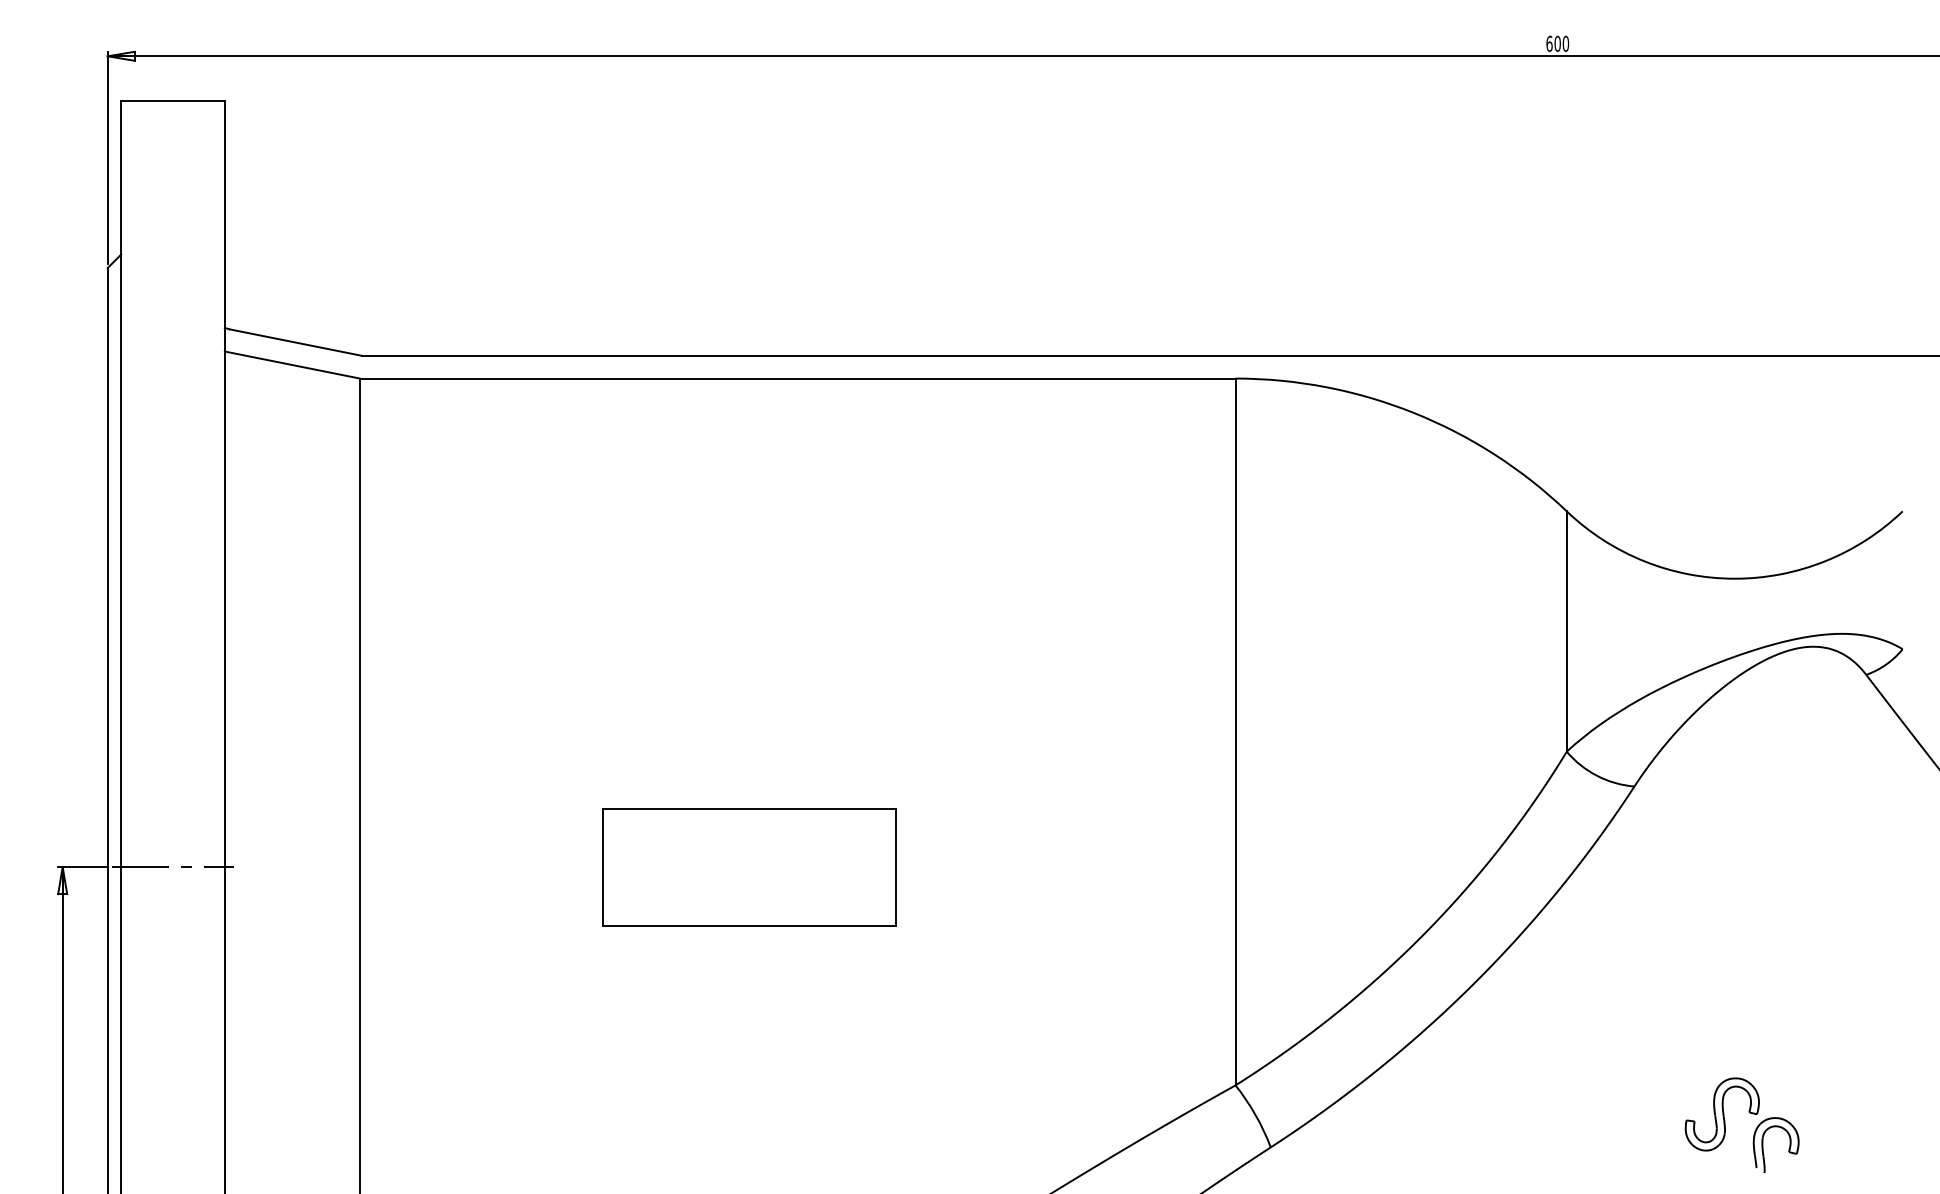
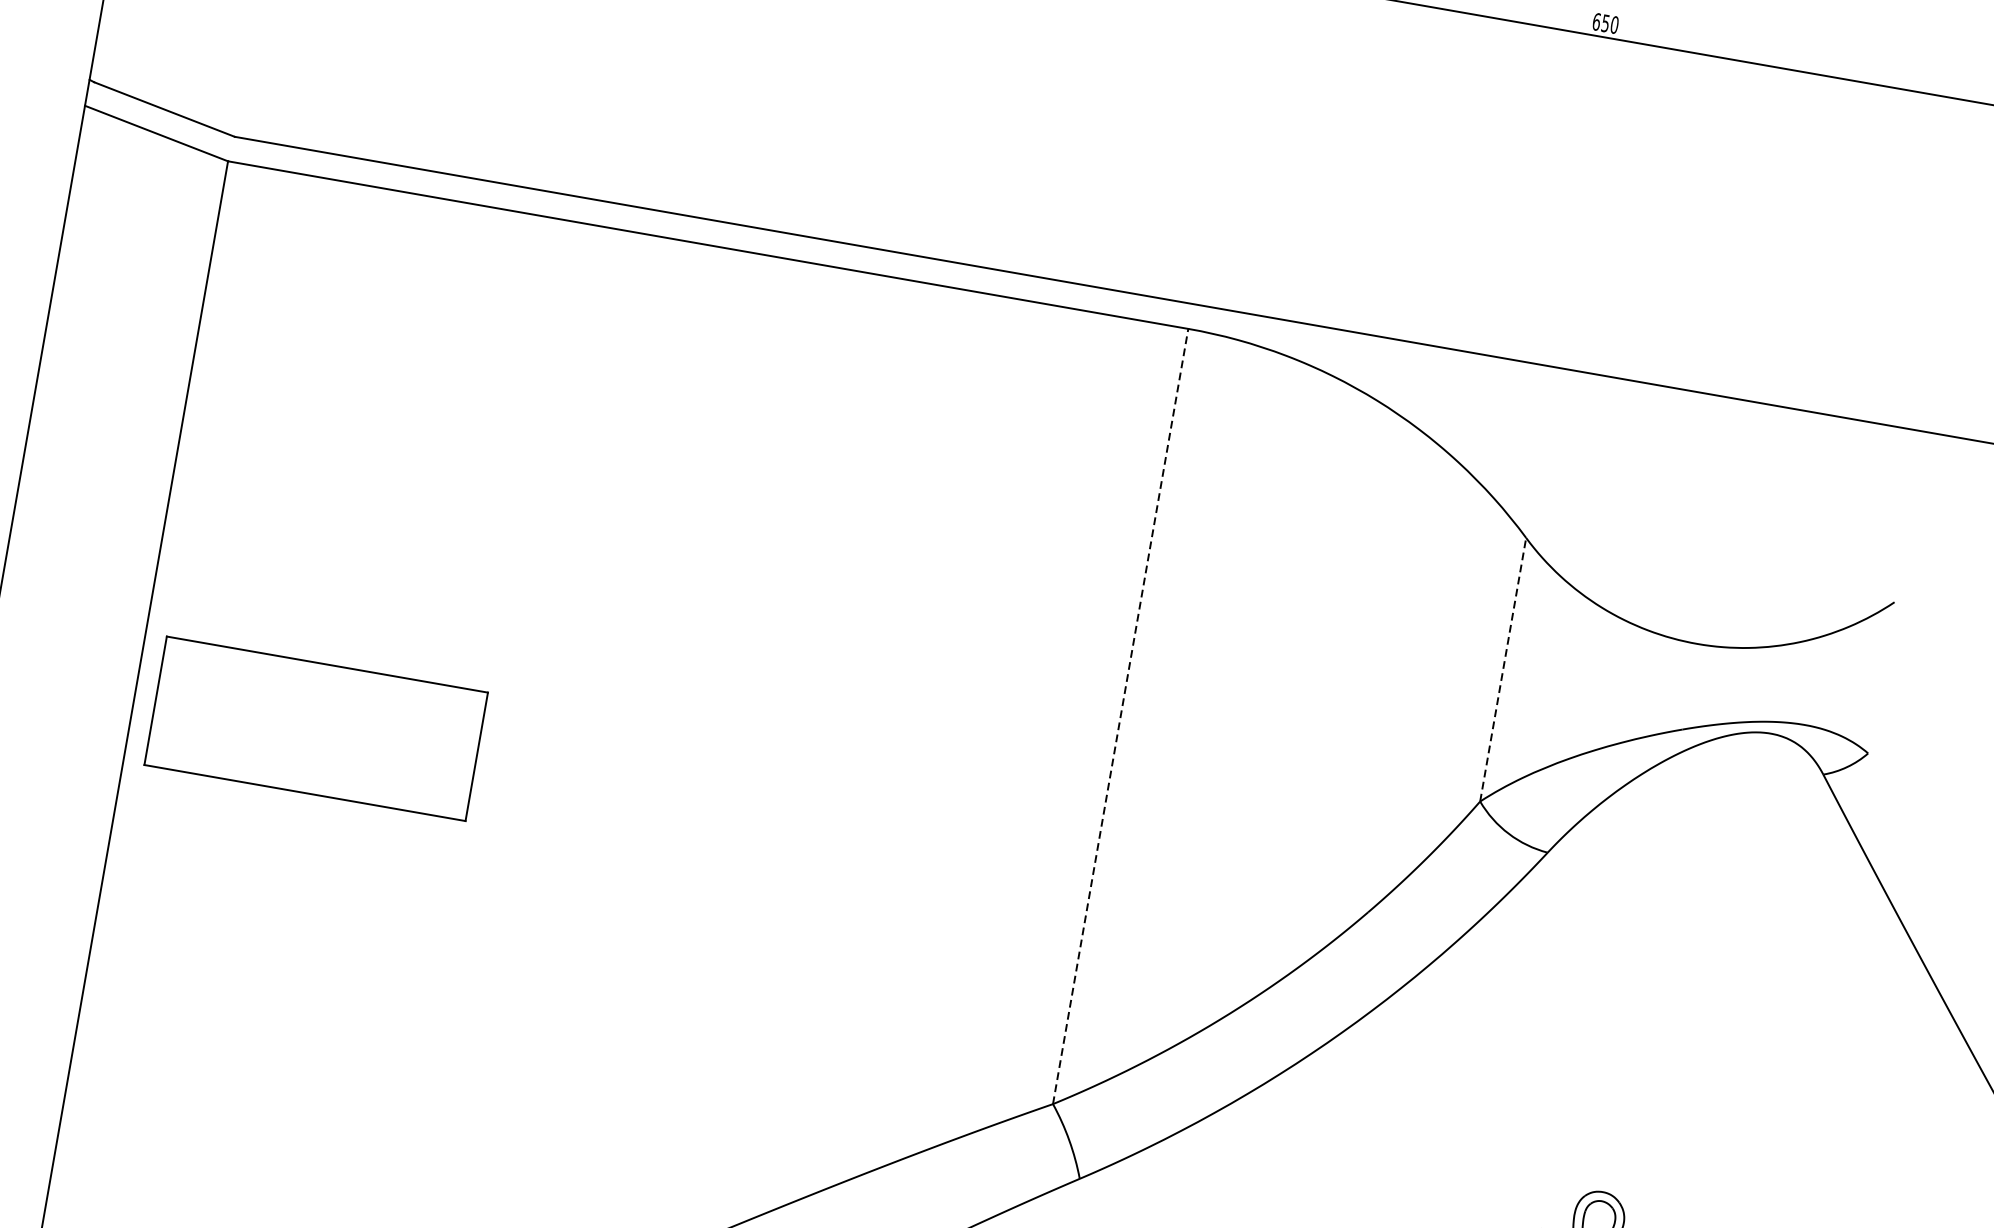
text: (1557, 43) -> (1605, 23), 600 -> 650
line: (1566, 631) -> (1502, 669), solid -> dashed
line: (1235, 731) -> (1120, 715), solid -> dashed
part: (749, 867) -> (316, 729), moved

